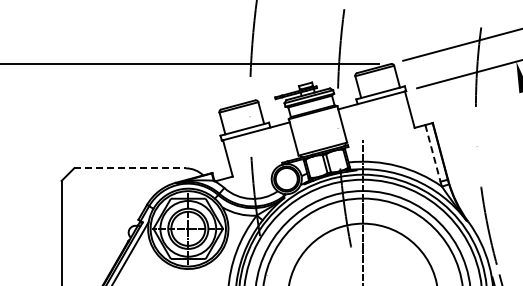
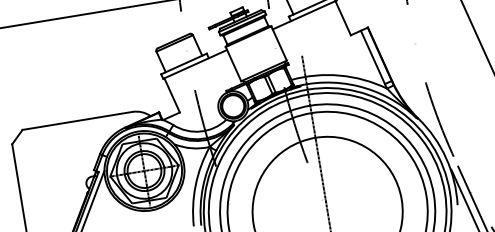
line: (433, 153) -> (373, 57), dashed -> solid
line: (130, 168) -> (77, 121), dashed -> solid

